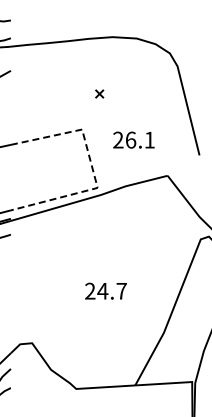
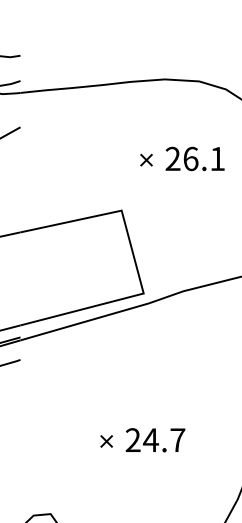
text: (133, 139) -> (194, 158), moved
line: (92, 166) -> (136, 263), dashed -> solid
part: (71, 291) -> (106, 440), added

